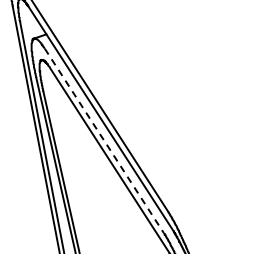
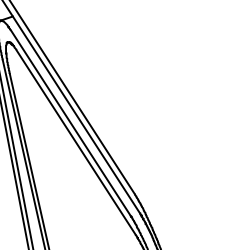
line: (104, 140) -> (70, 122), dashed -> solid

